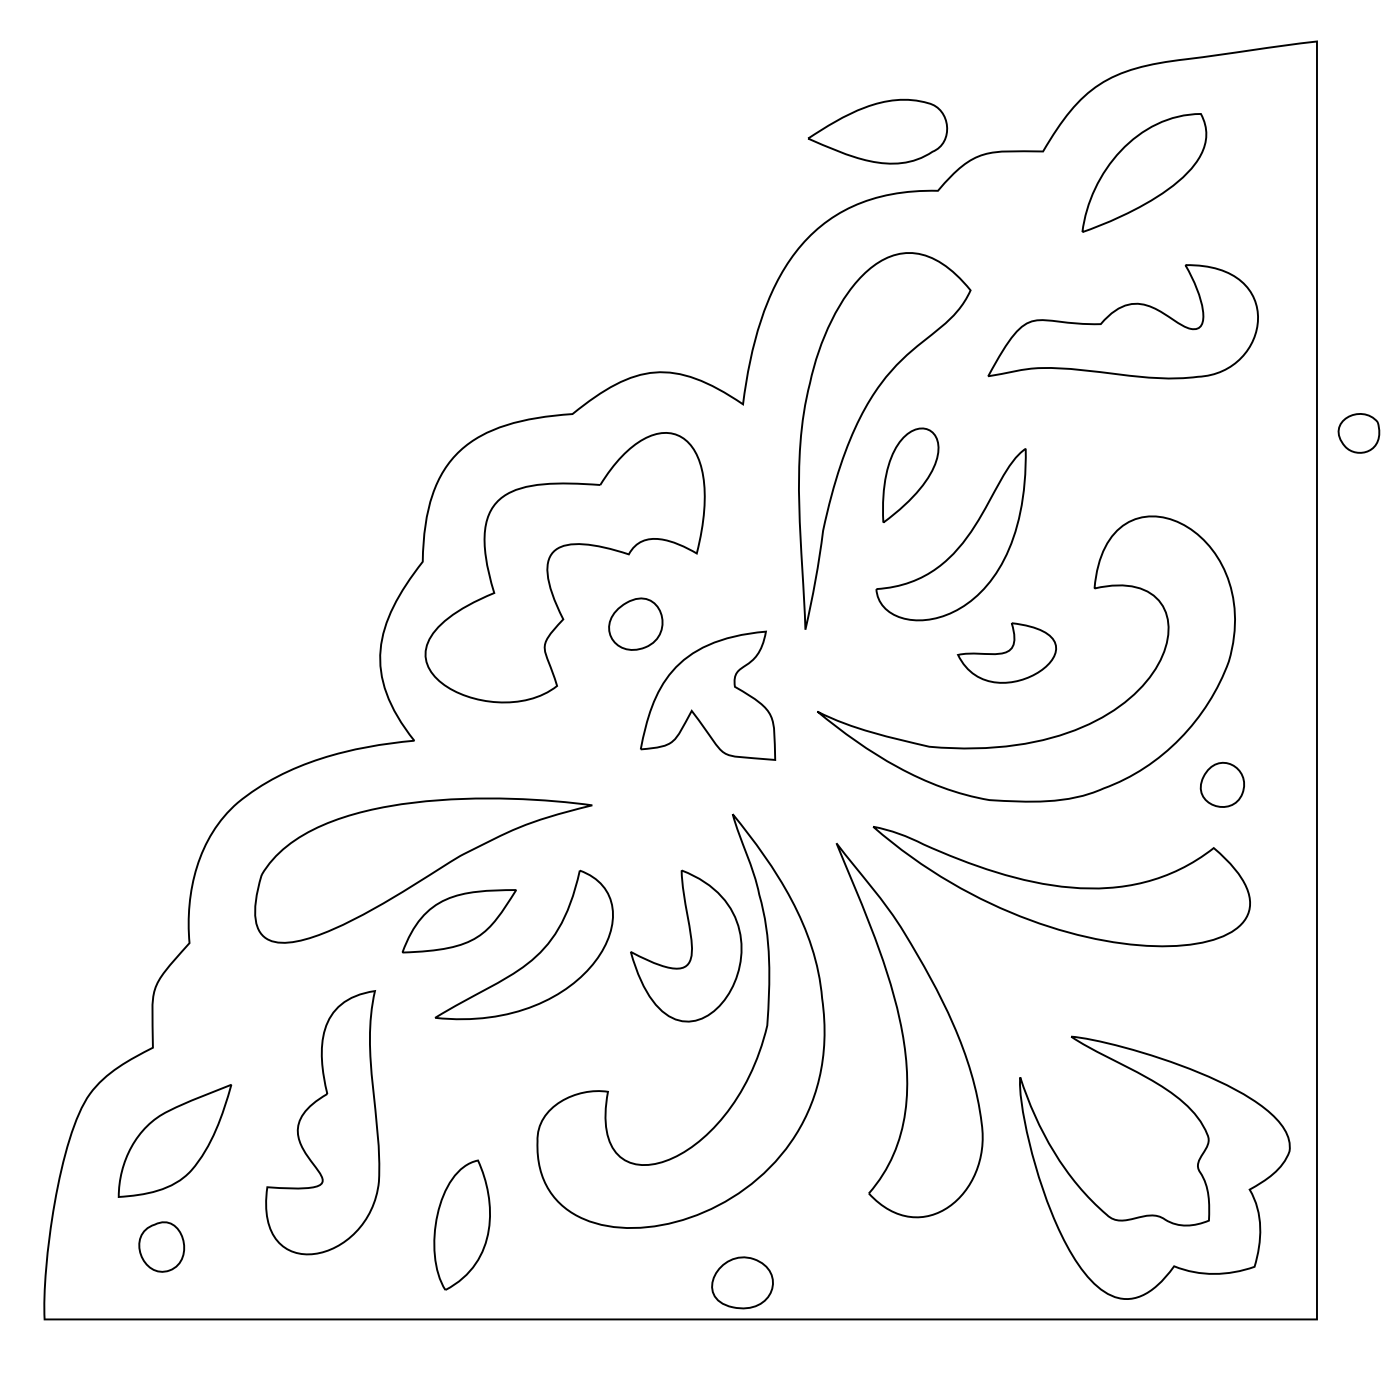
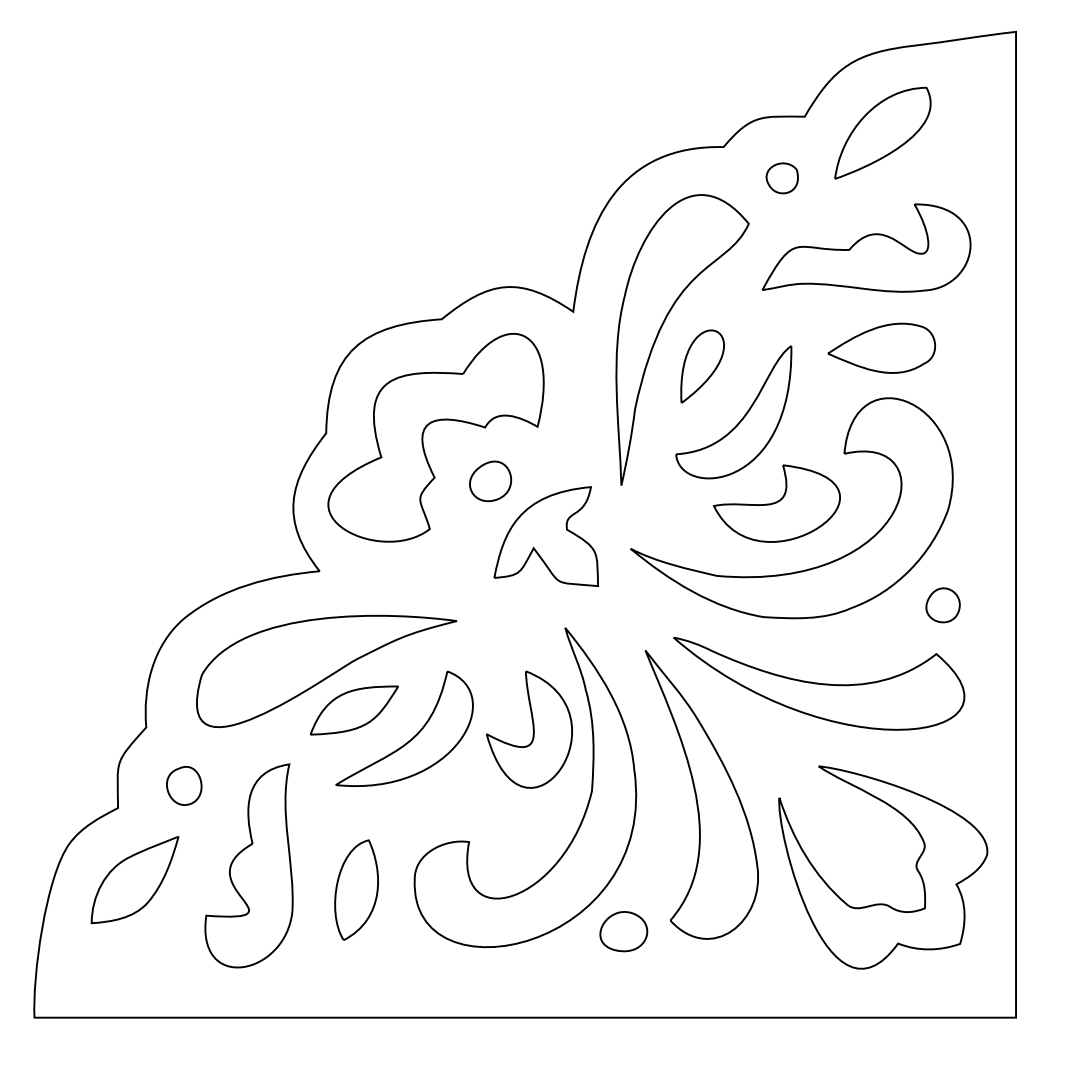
part: (877, 131) -> (881, 348), moved
part: (1358, 433) -> (781, 178), moved
part: (1006, 652) -> (776, 503), size x1.67
part: (1197, 1167) -> (916, 867), moved
part: (461, 1224) -> (356, 889), moved
part: (161, 1246) -> (184, 785), moved
part: (742, 1282) -> (623, 931), moved

